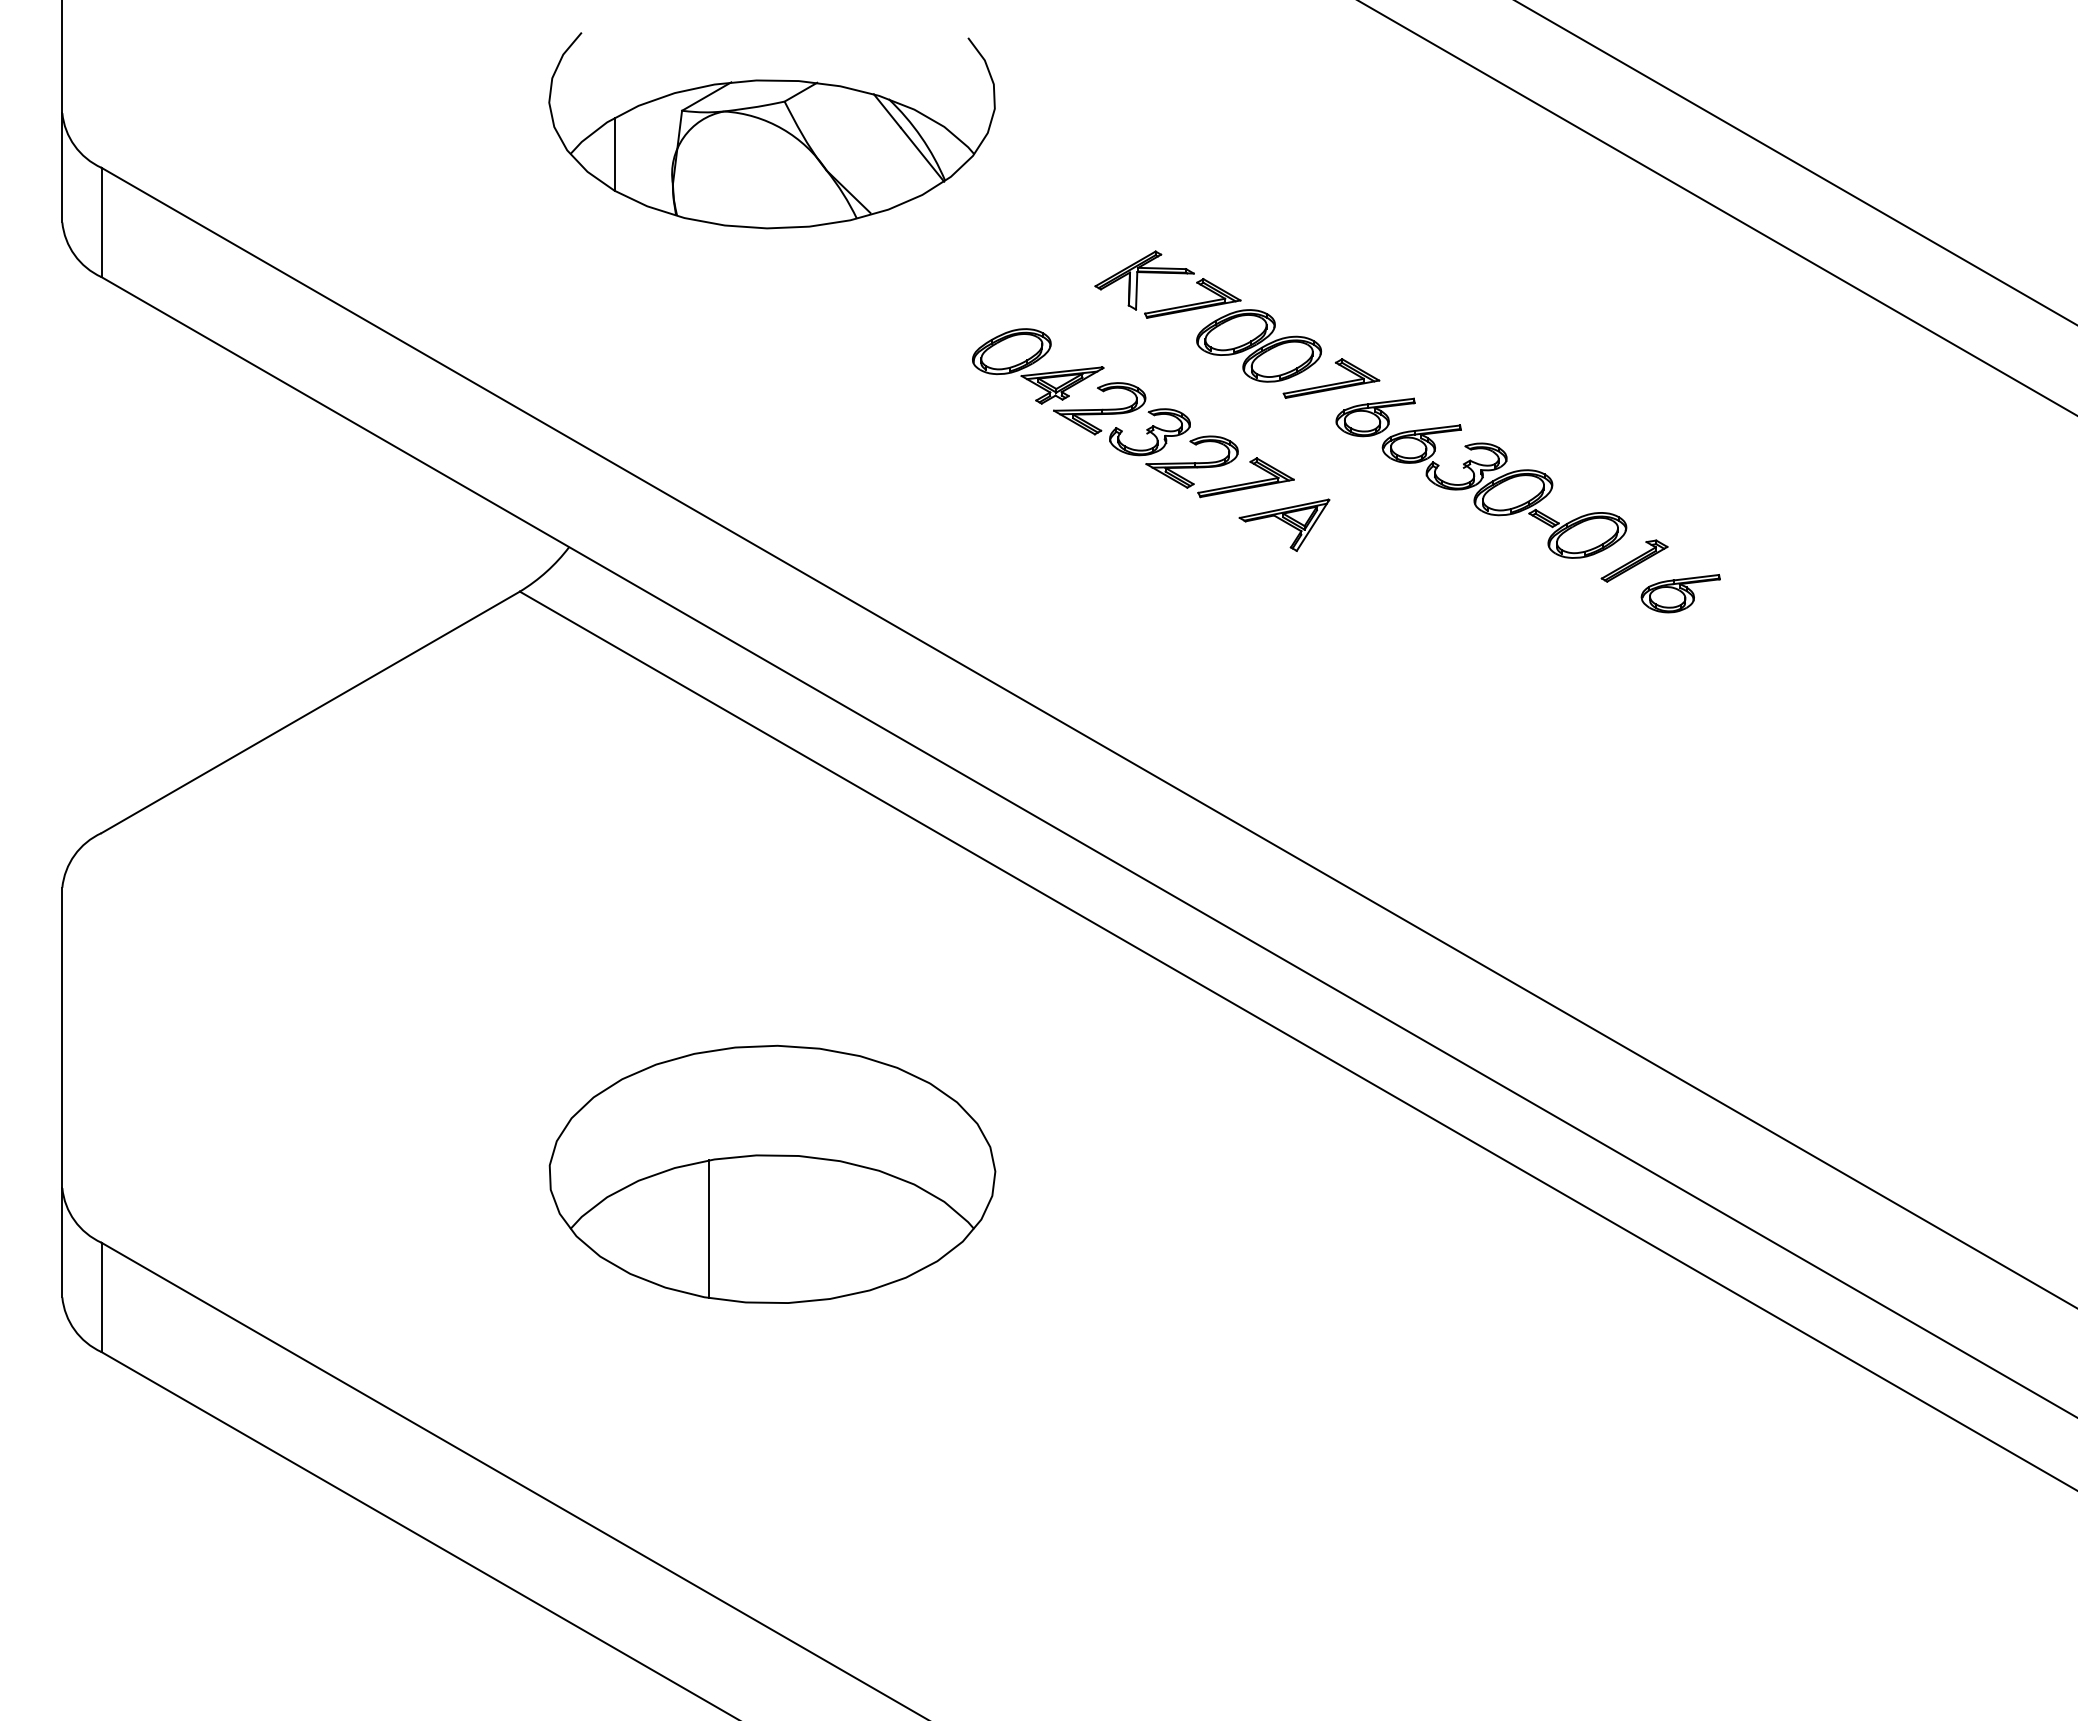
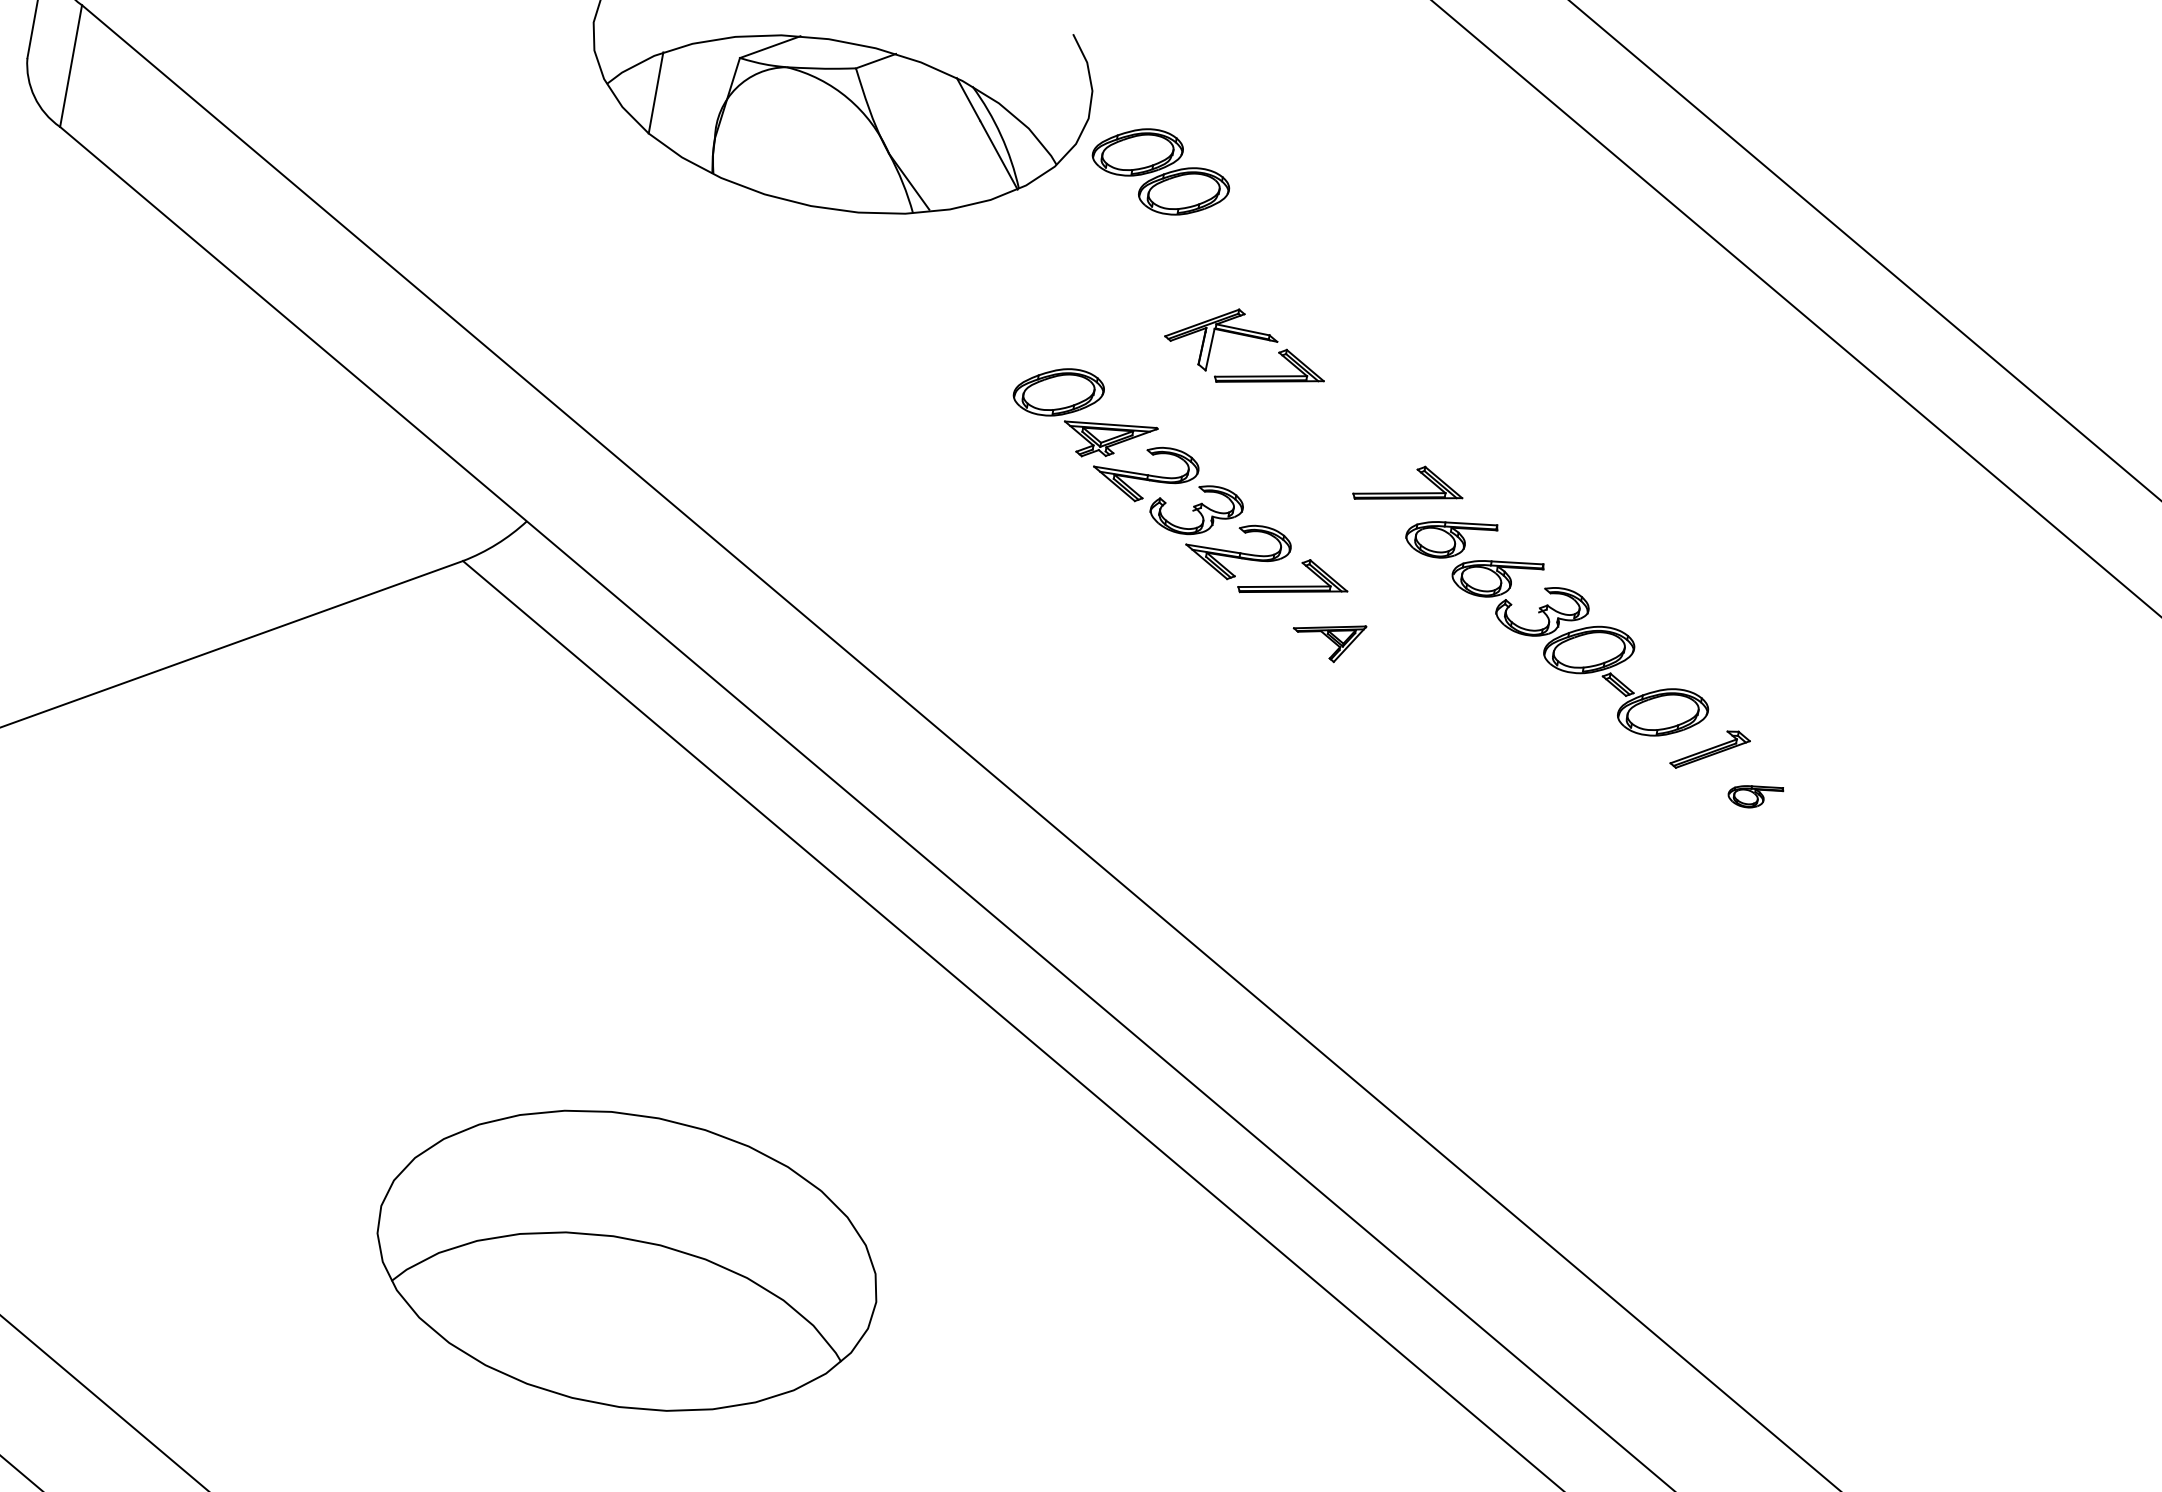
part: (1259, 345) -> (1161, 171), moved
part: (1284, 524) -> (1327, 639), size x0.7
part: (1680, 593) -> (1755, 795), size x0.6
line: (709, 1229) -> (546, 1309), removed

